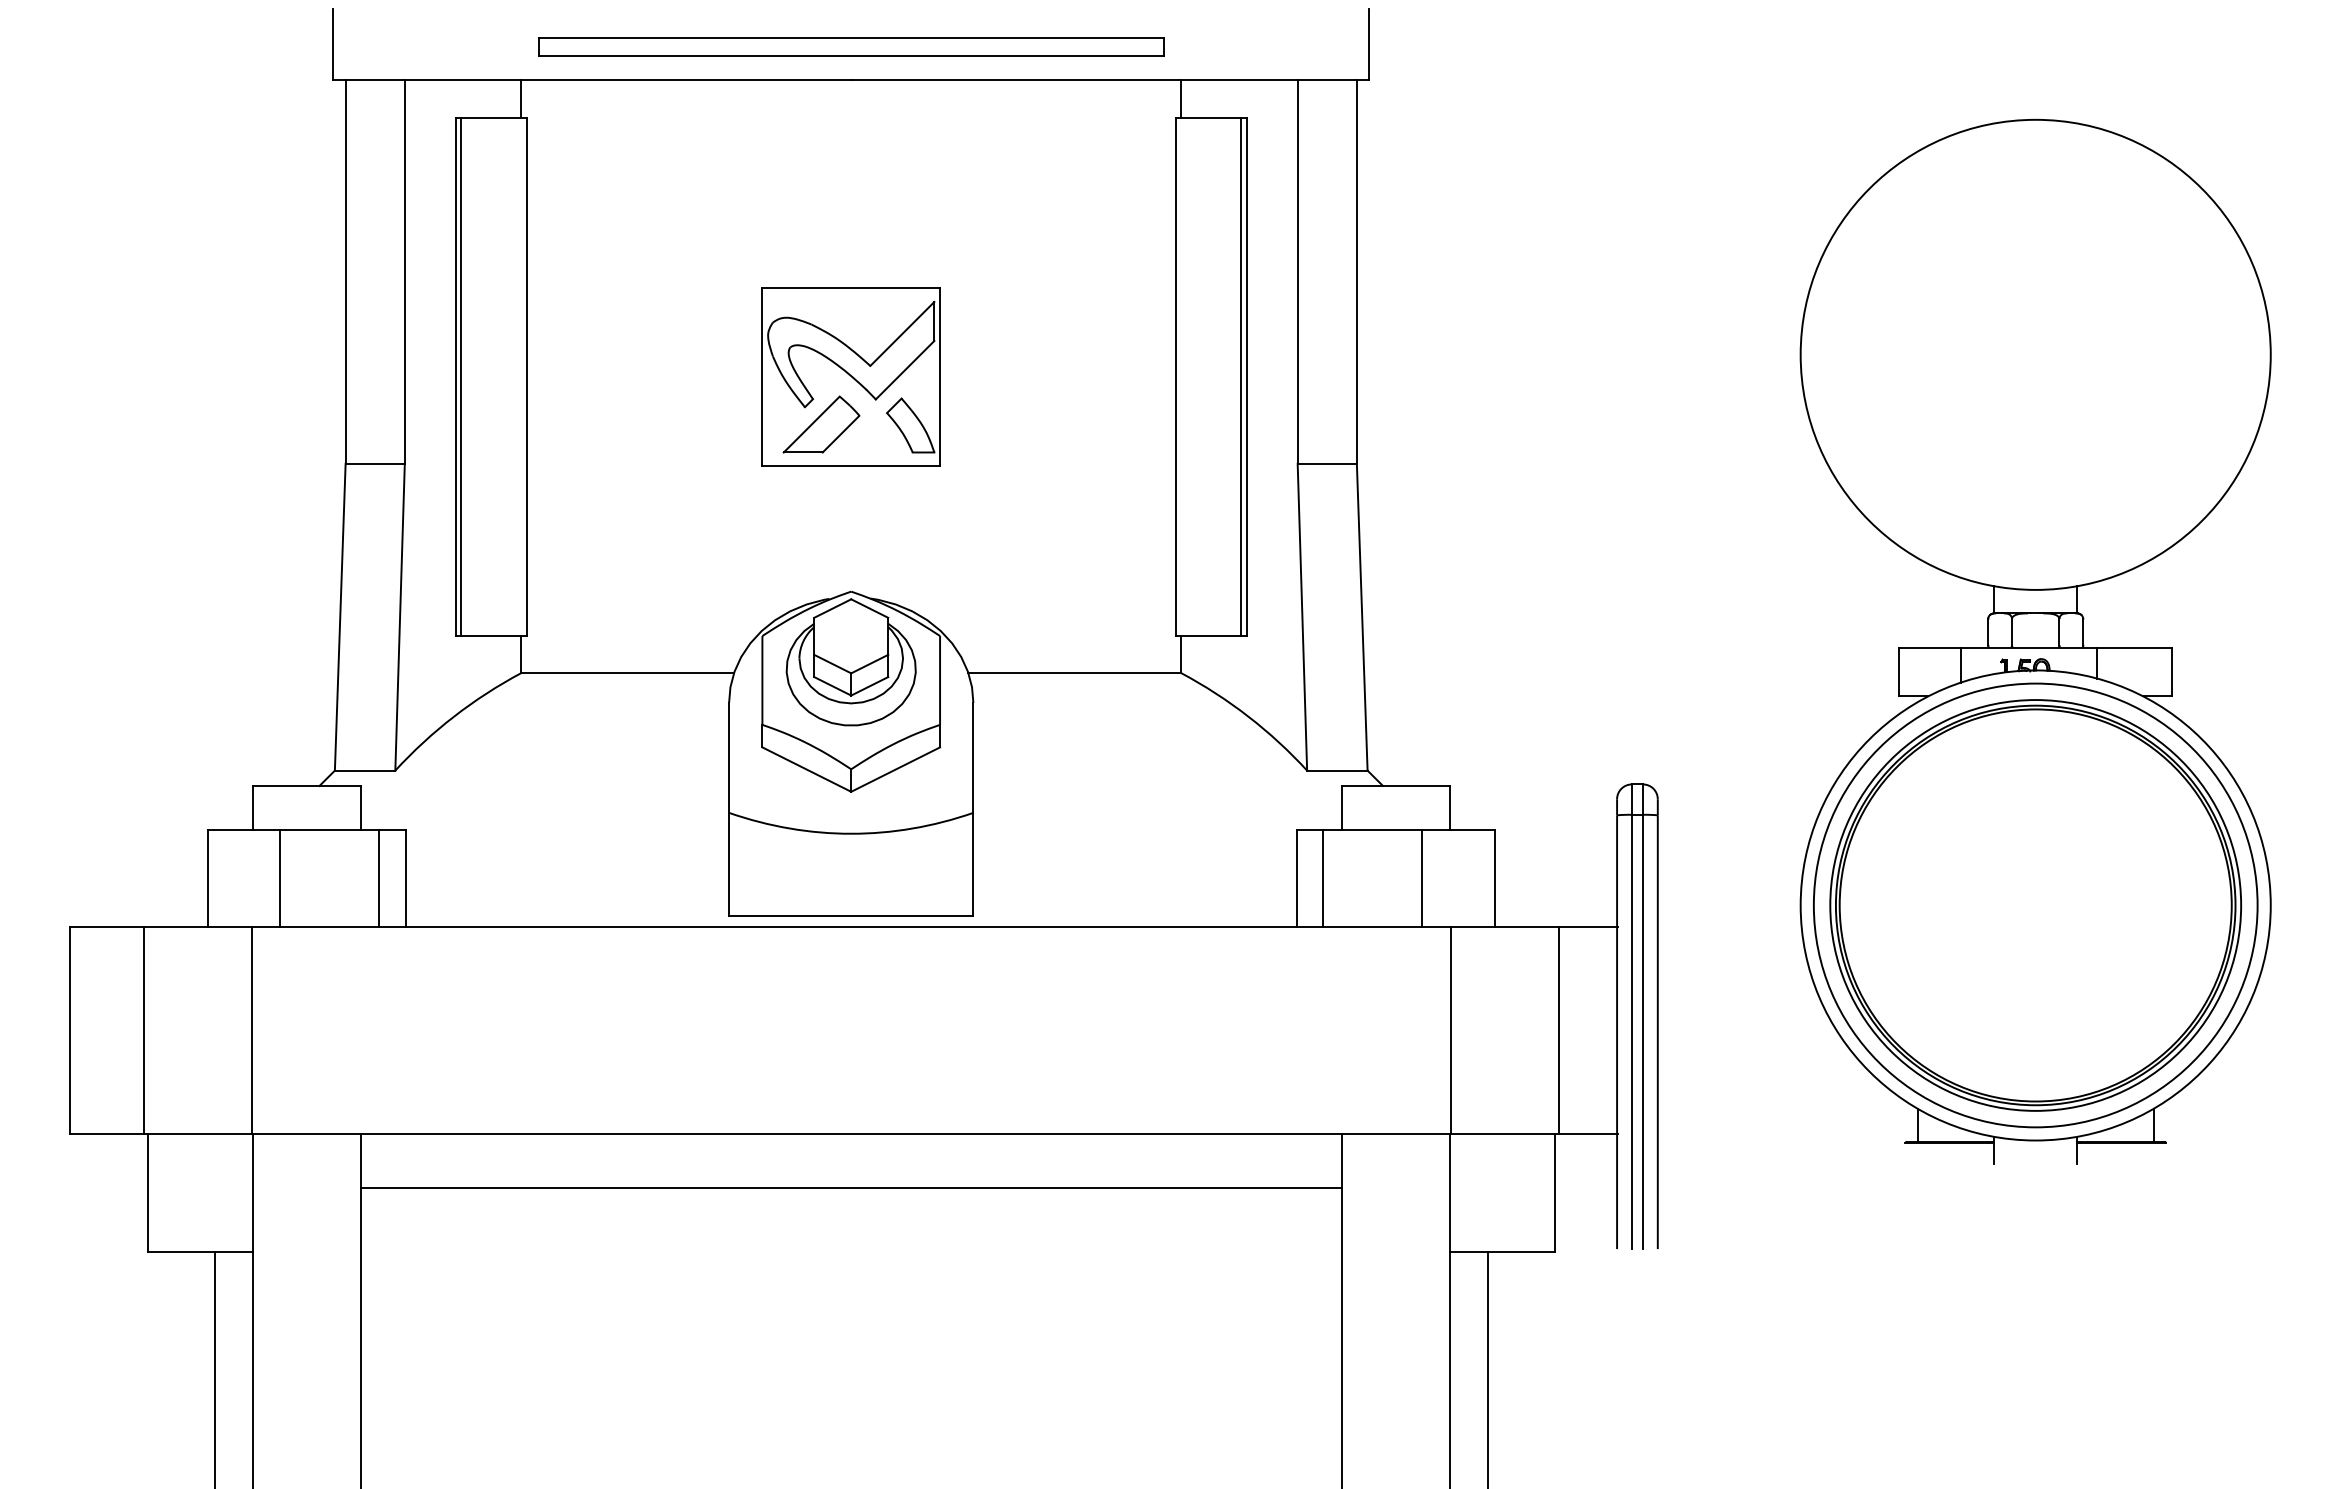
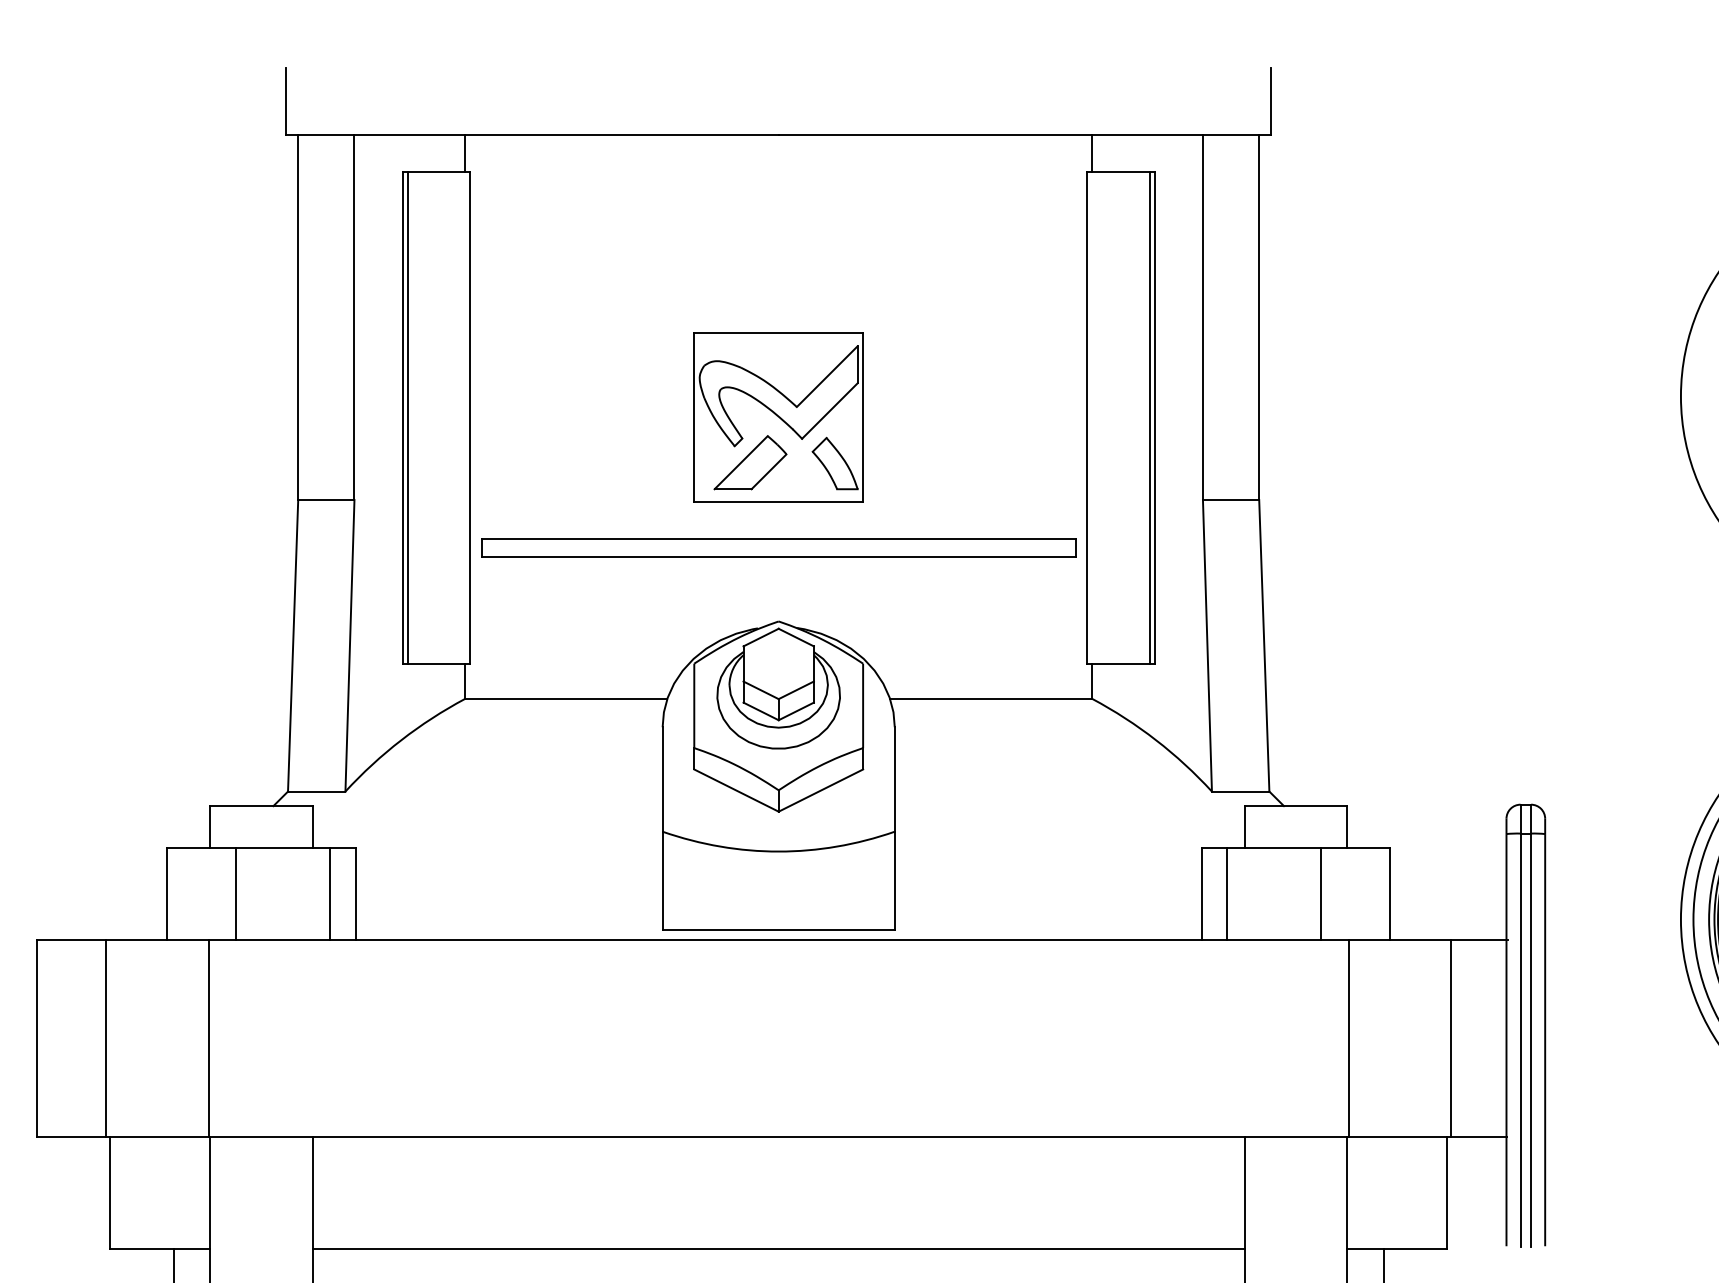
part: (851, 46) -> (778, 547), moved
line: (850, 1188) -> (778, 1249), moved

